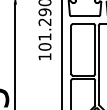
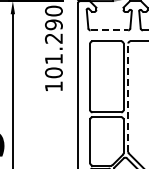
line: (85, 16) -> (109, 30), solid -> dashed
line: (98, 64) -> (128, 97), solid -> dashed

